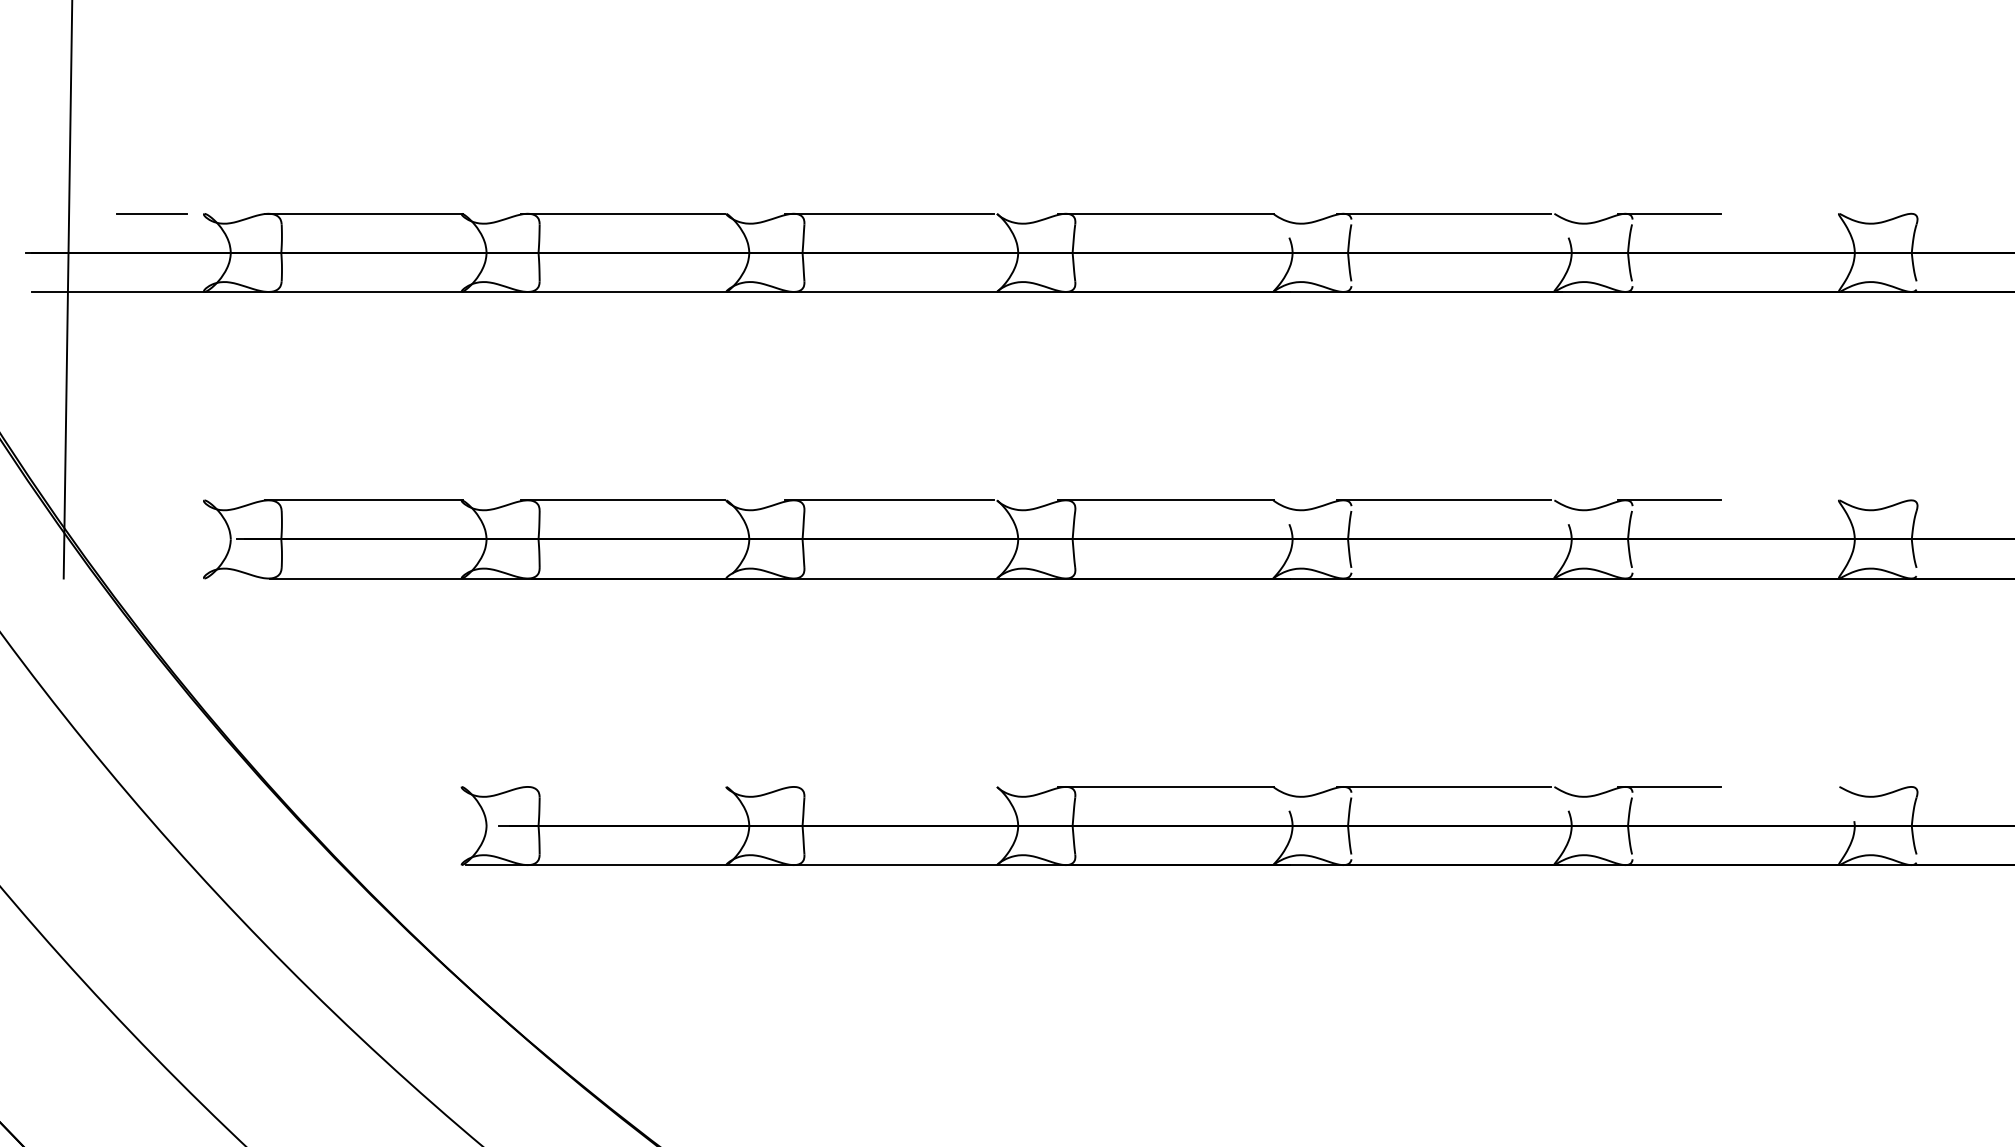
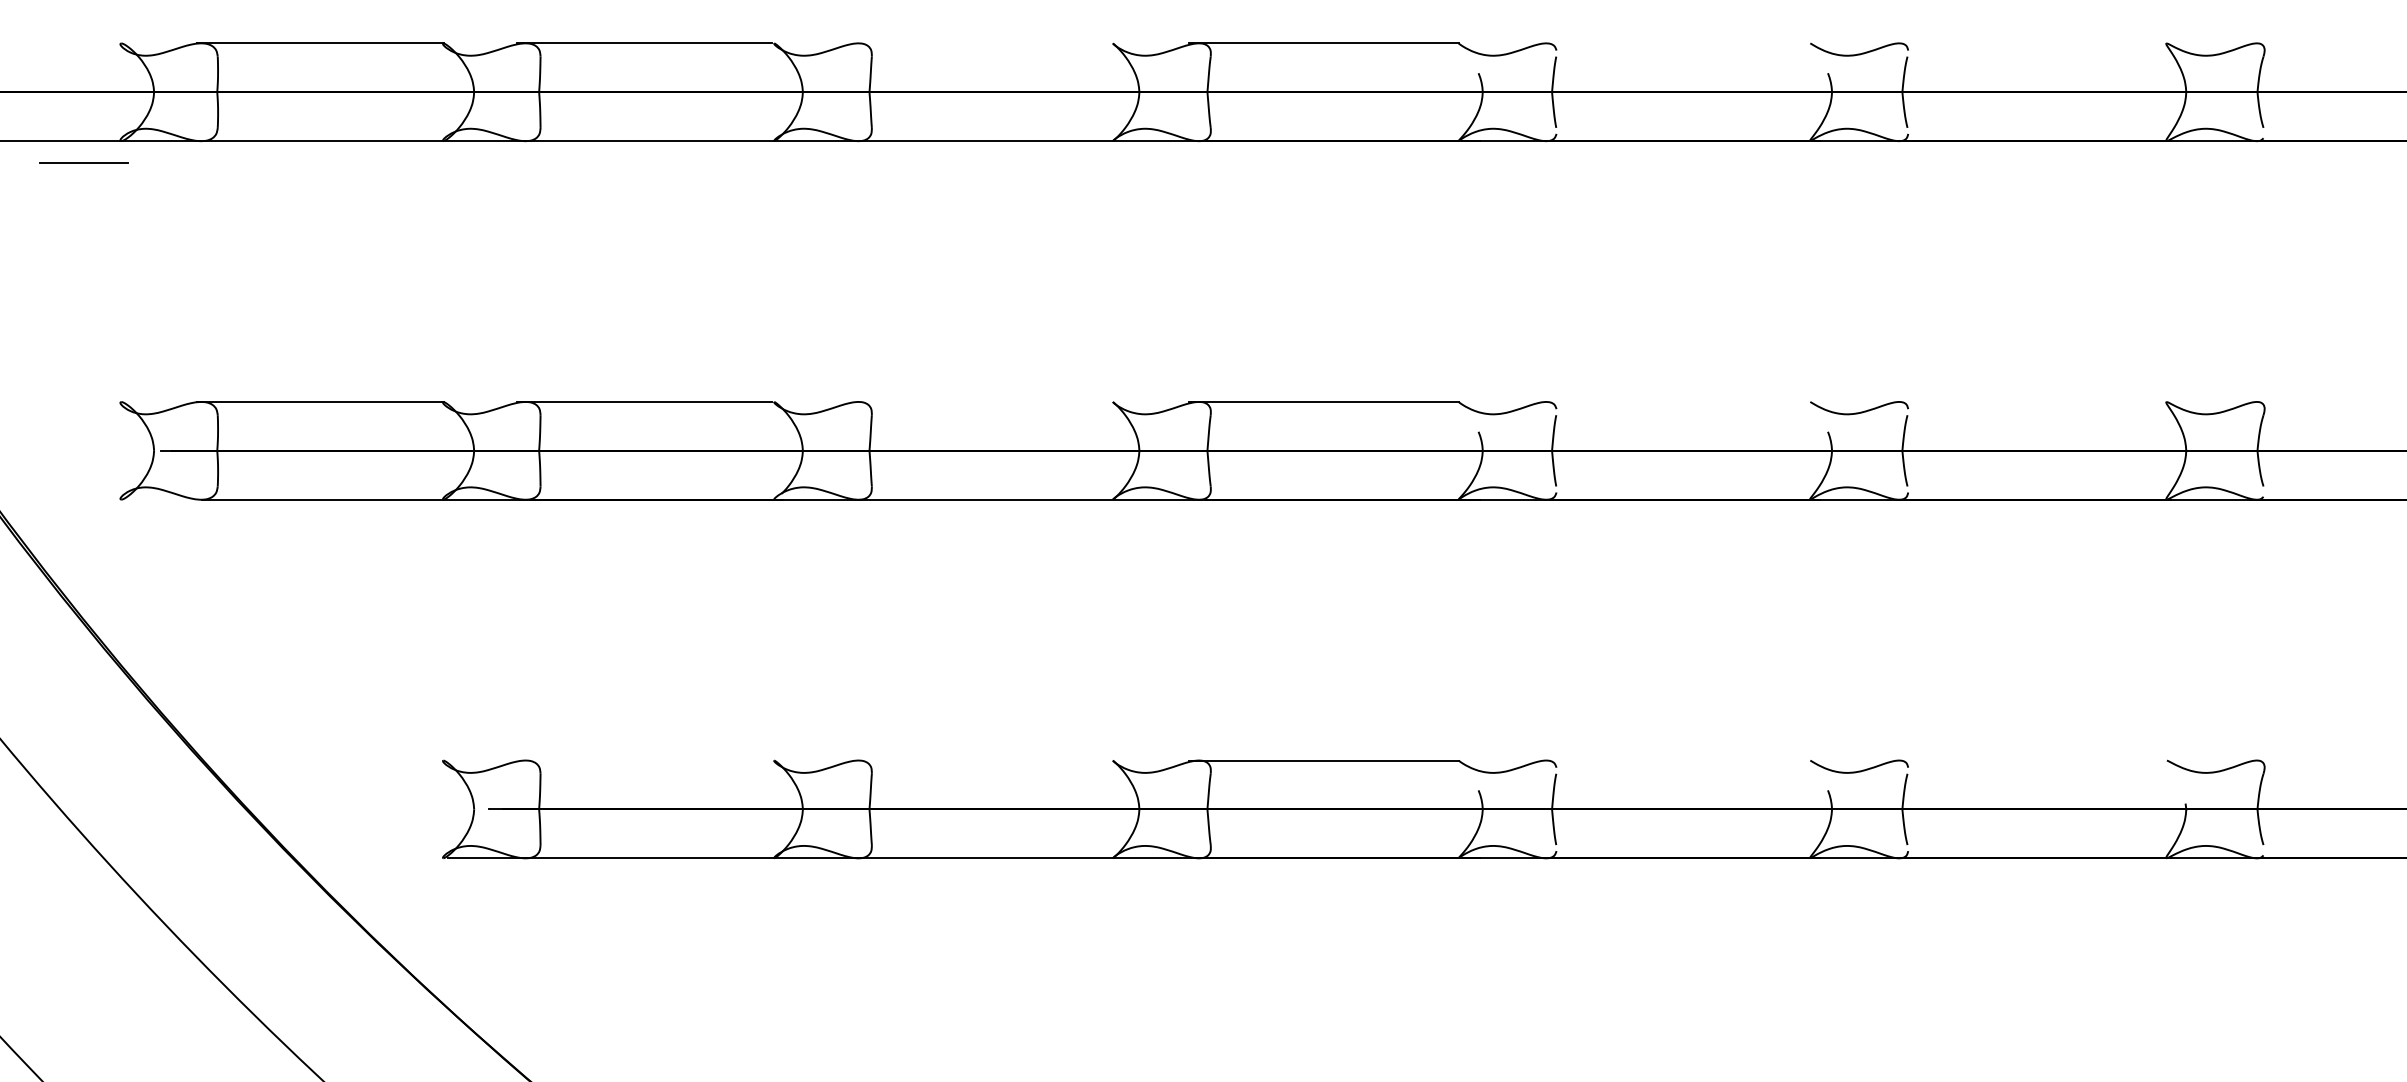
line: (151, 213) -> (83, 163), moved
line: (889, 213) -> (978, 42), removed
line: (1443, 213) -> (1671, 42), removed
line: (1669, 213) -> (1954, 42), removed
line: (889, 500) -> (978, 402), removed
line: (1443, 500) -> (1671, 402), removed
line: (1669, 500) -> (1954, 402), removed
line: (1443, 786) -> (1671, 759), removed
line: (1669, 786) -> (1954, 759), removed

